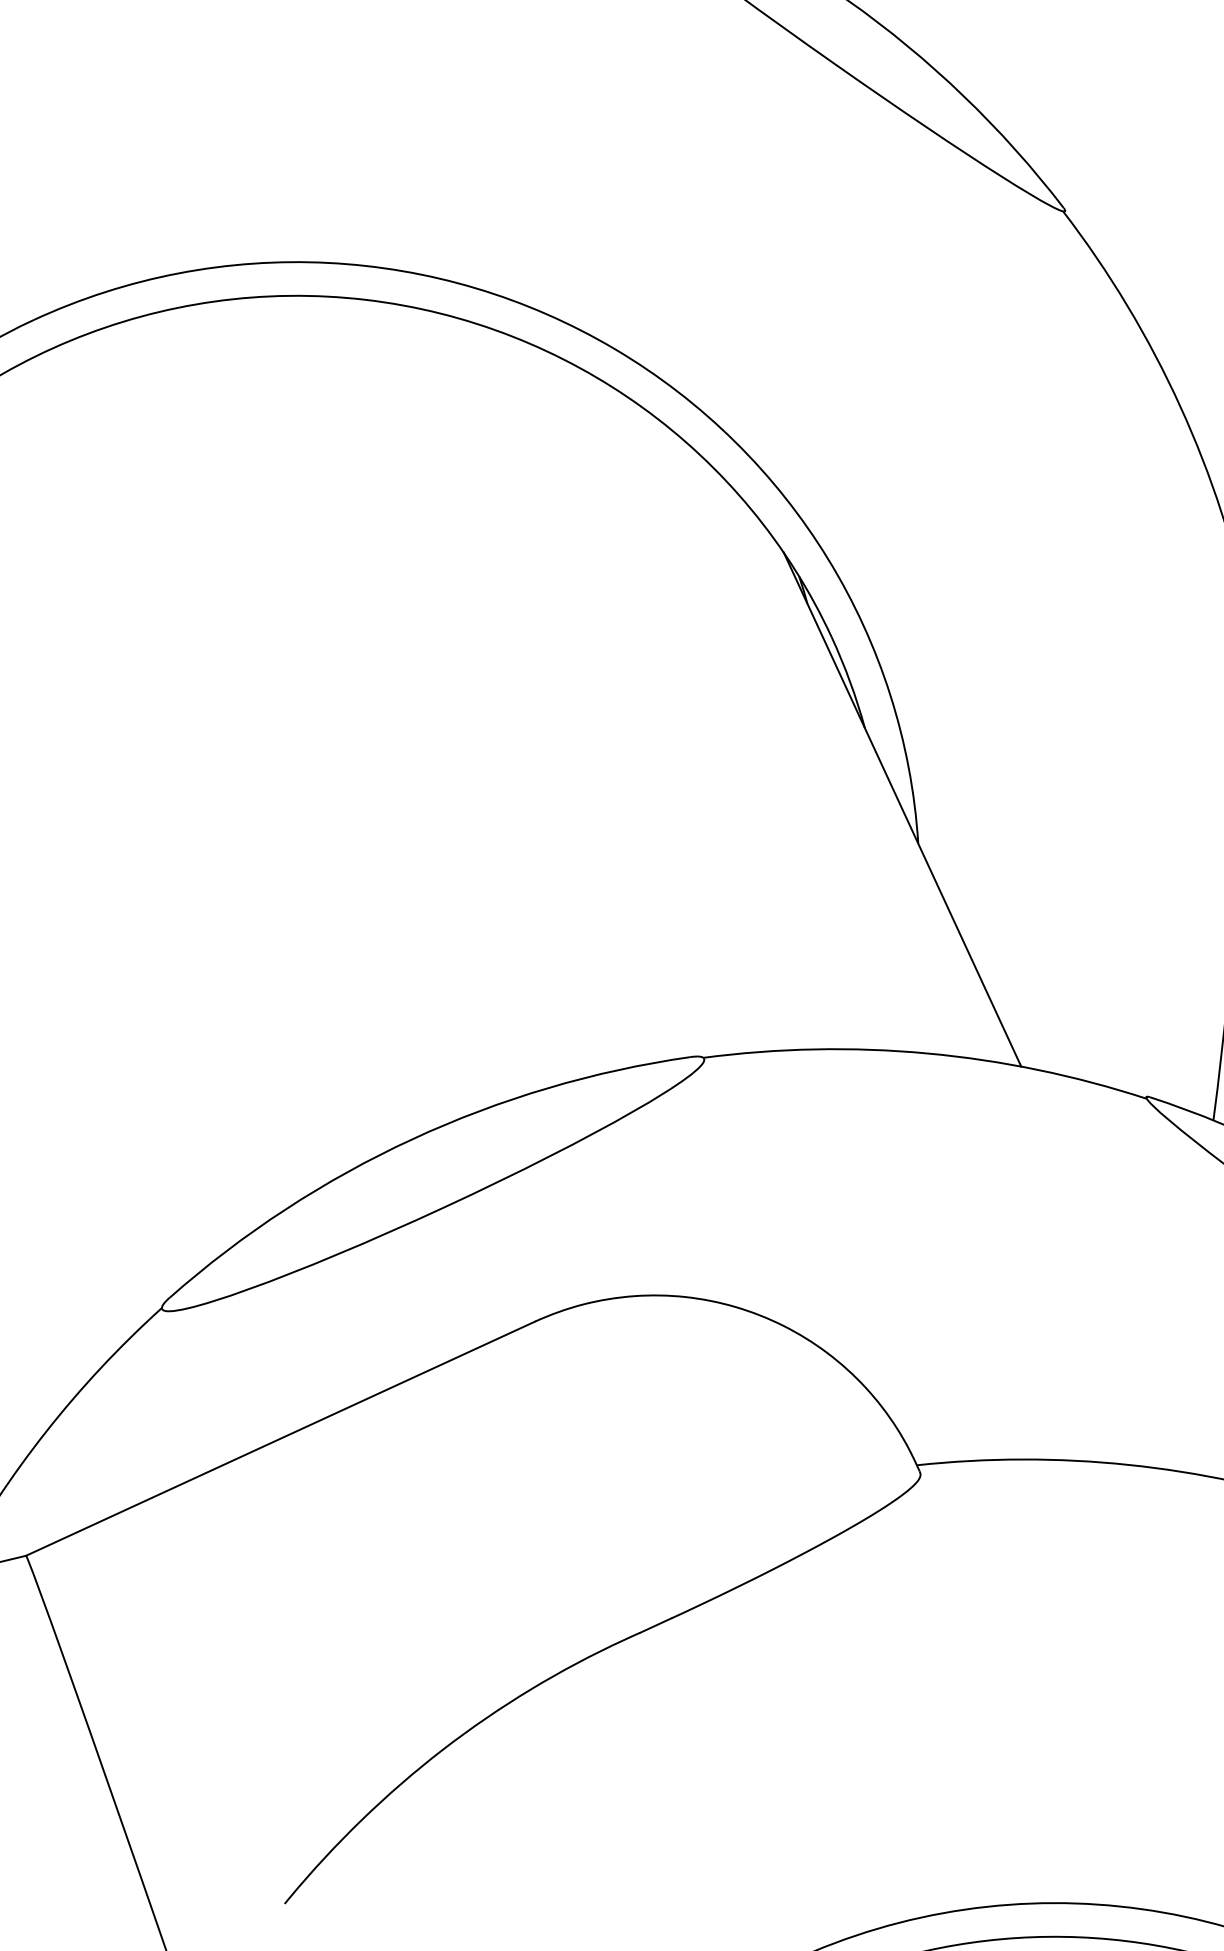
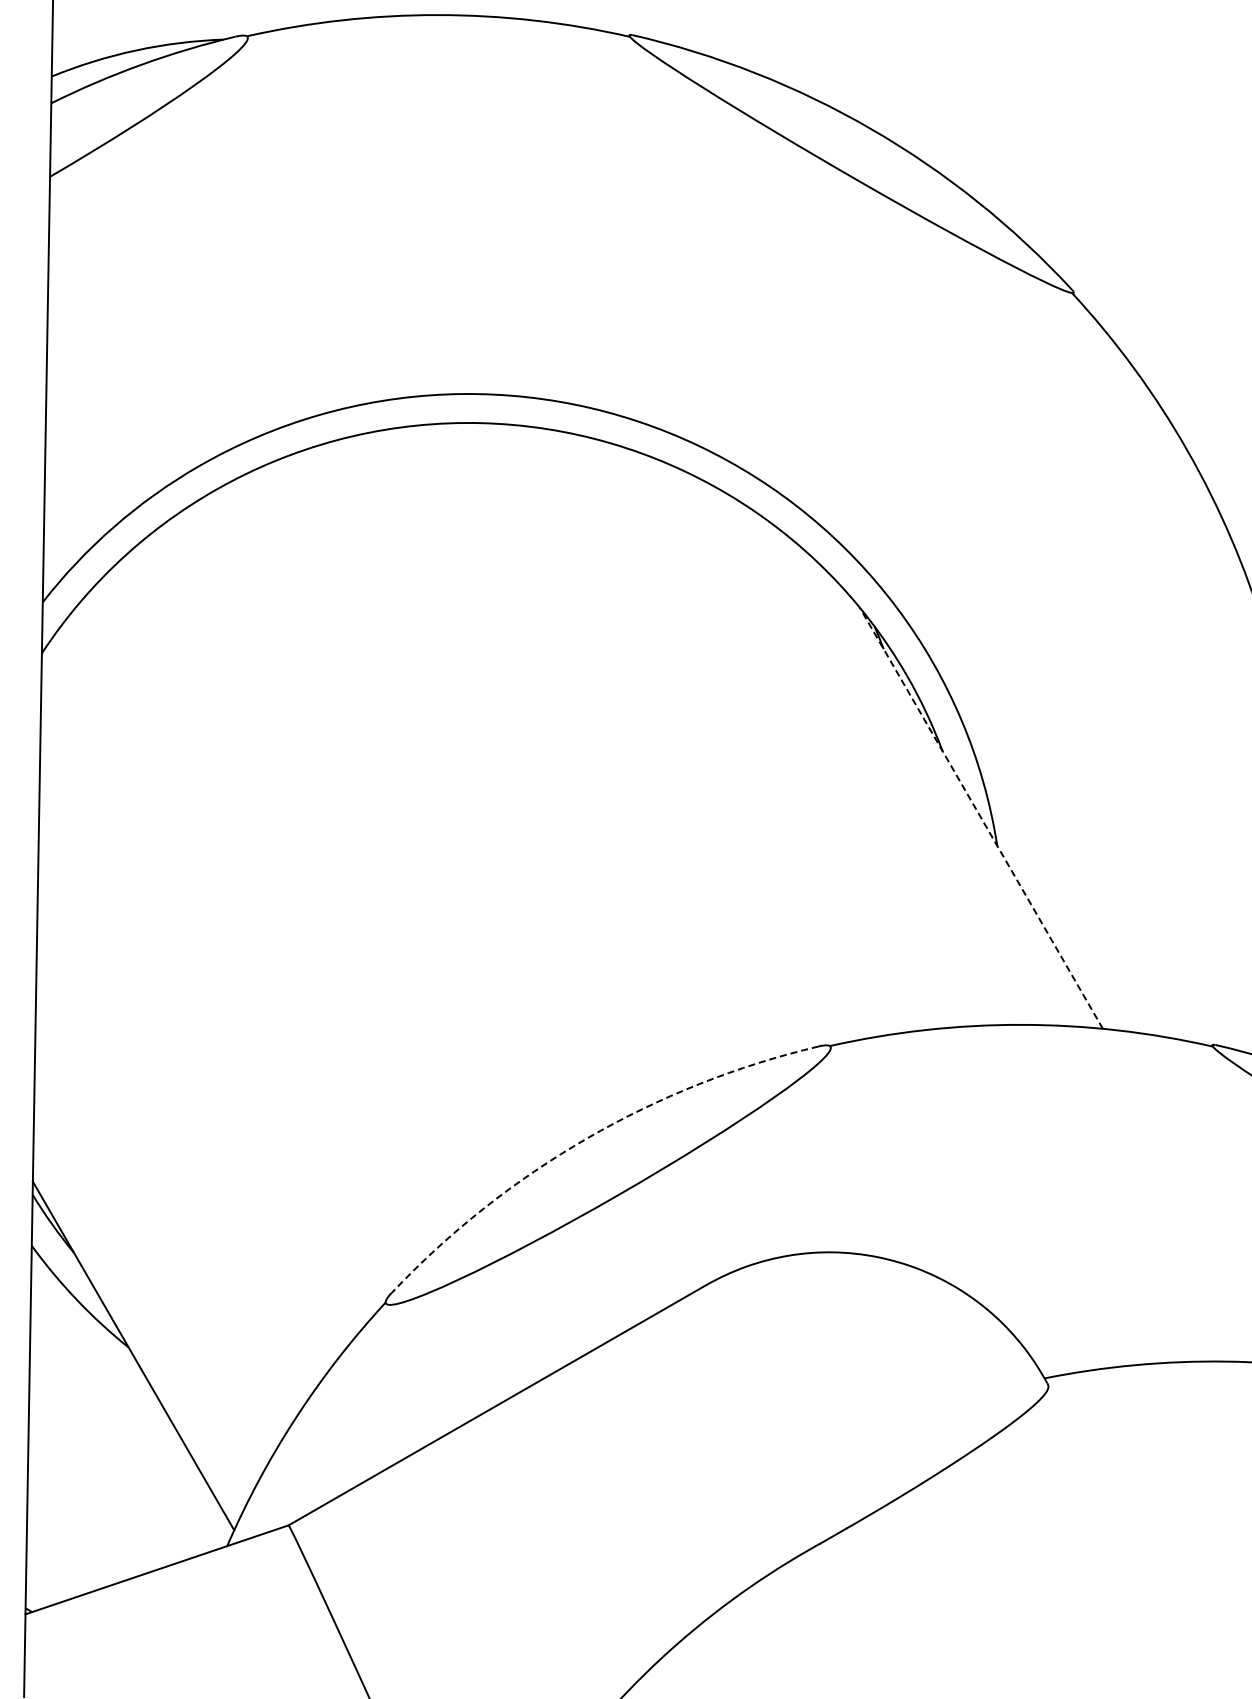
line: (901, 809) -> (980, 817), solid -> dashed
arc: (412, 1139) -> (587, 1138), solid -> dashed

